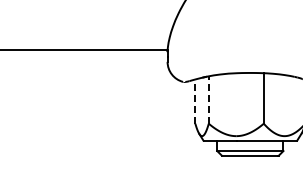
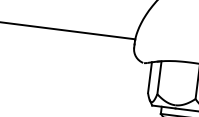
line: (208, 100) -> (159, 78), dashed -> solid
line: (195, 101) -> (150, 77), dashed -> solid

